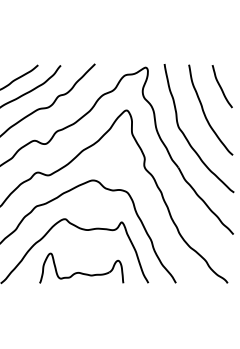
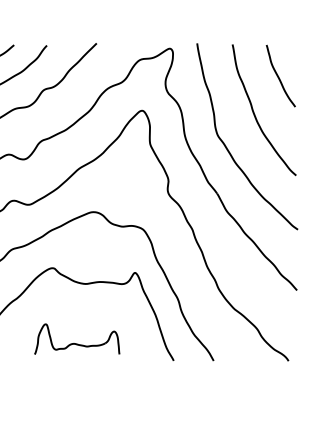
part: (81, 267) -> (76, 338), size x0.7

